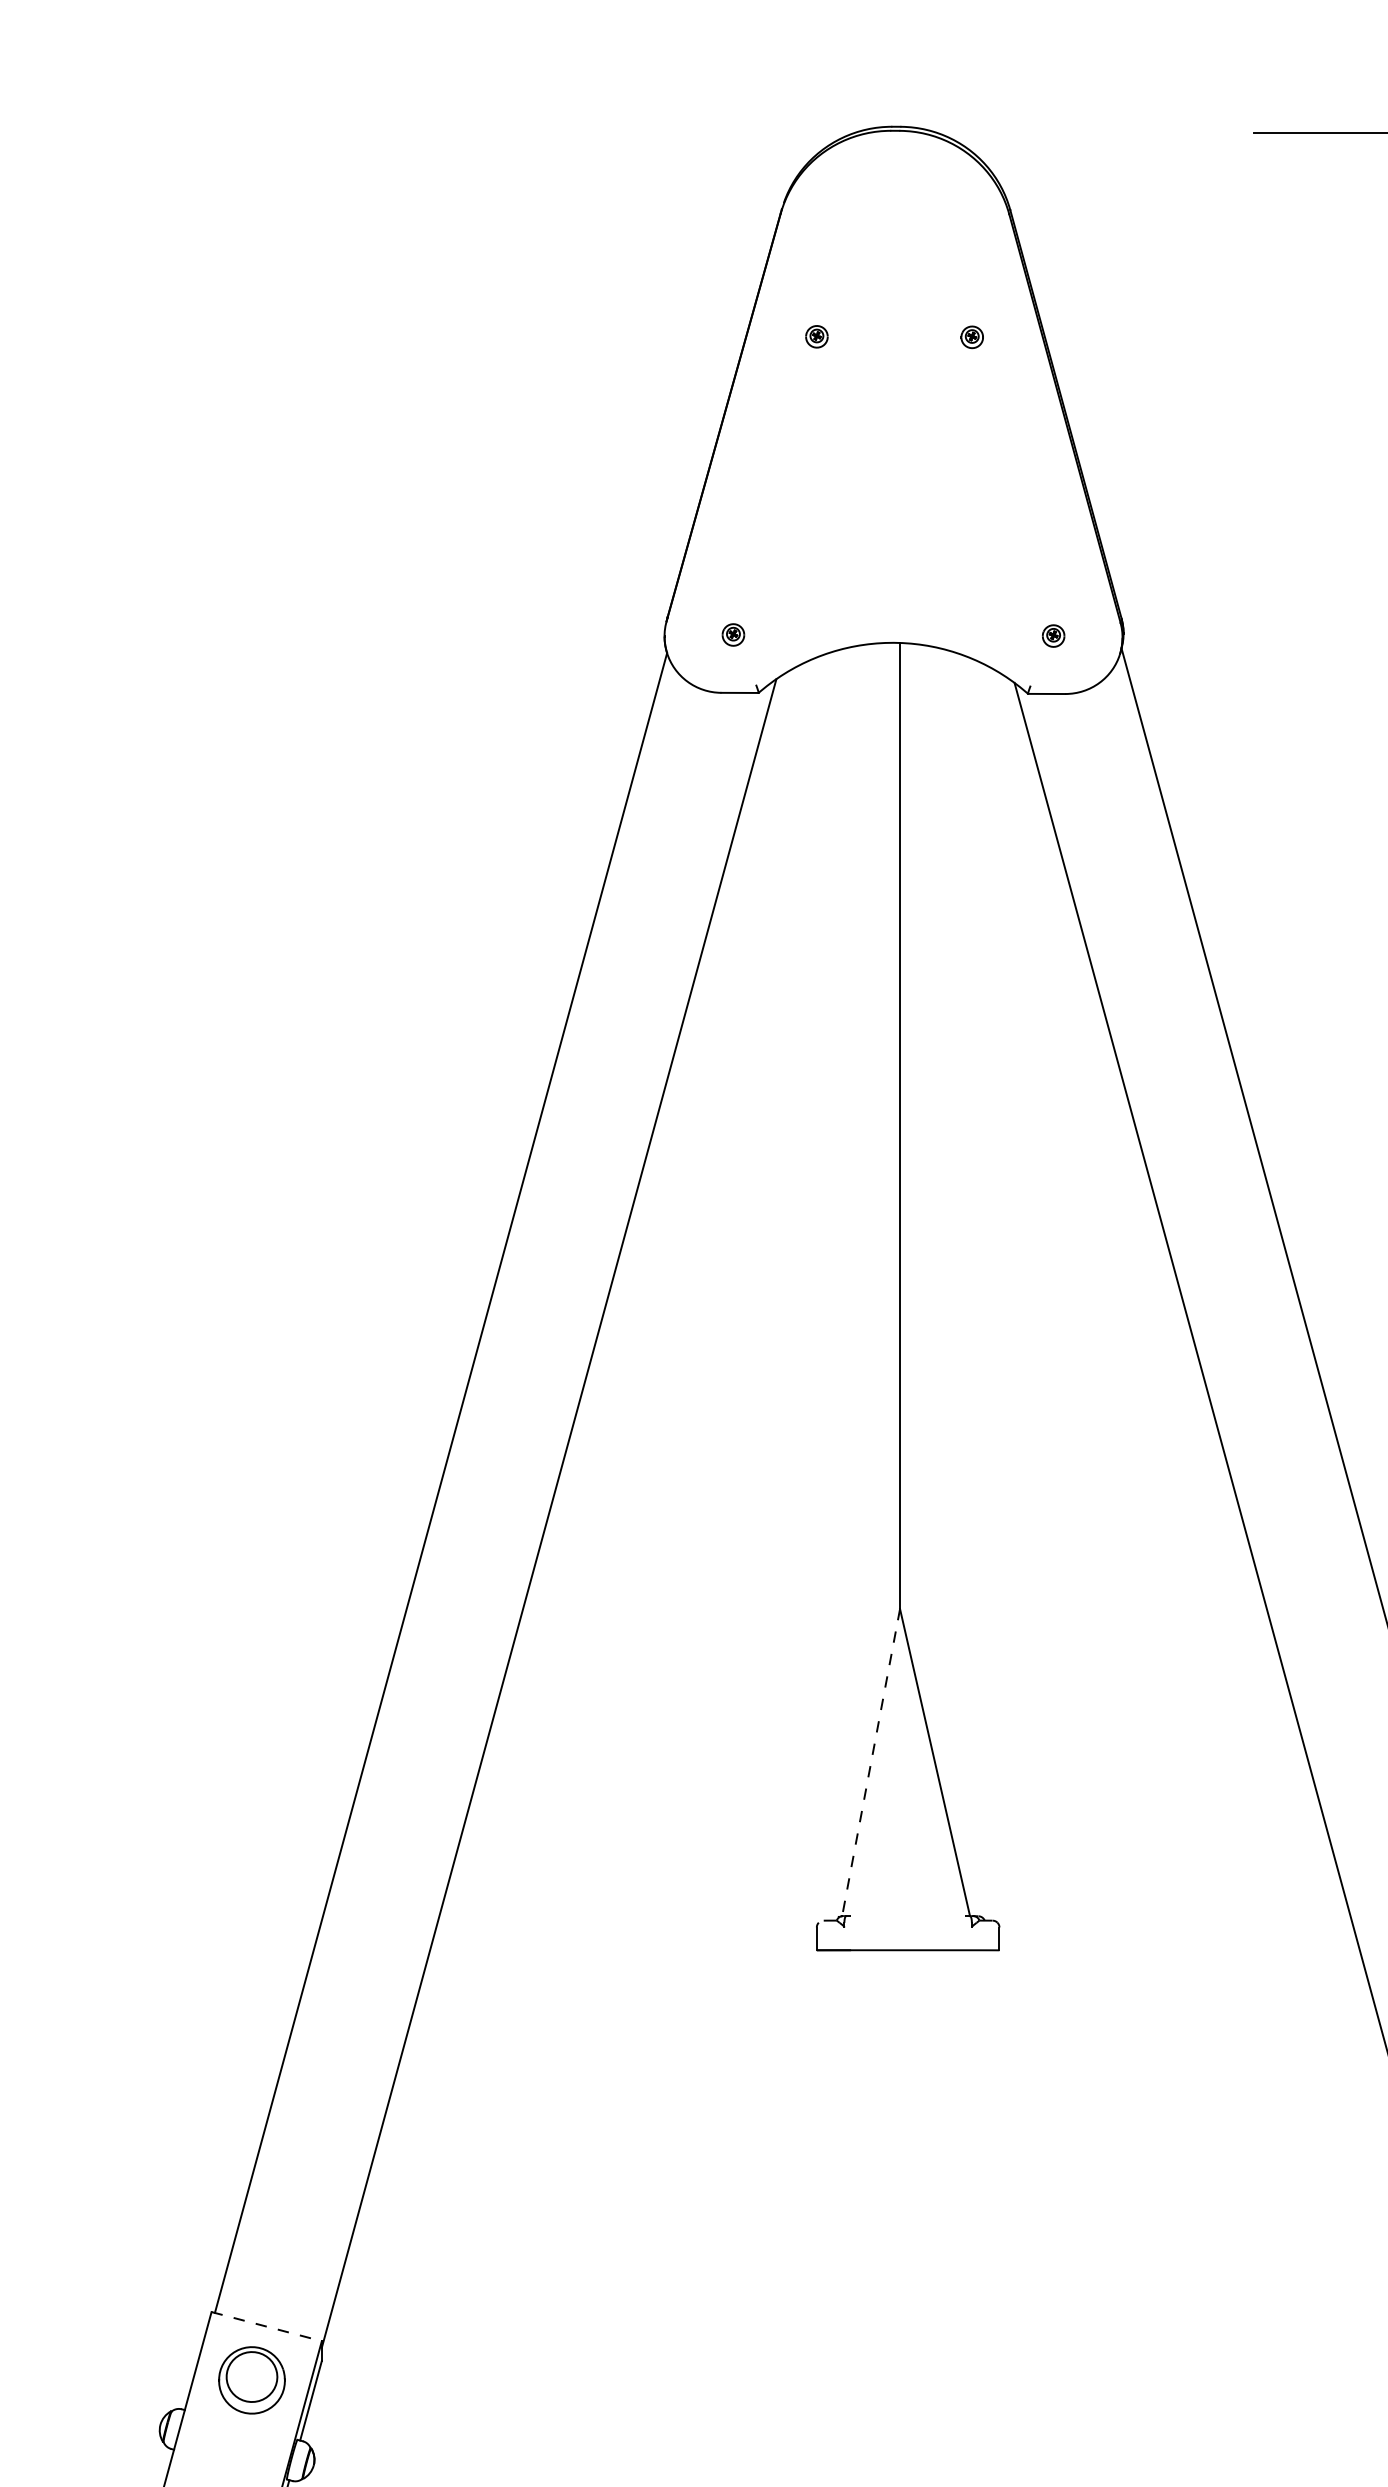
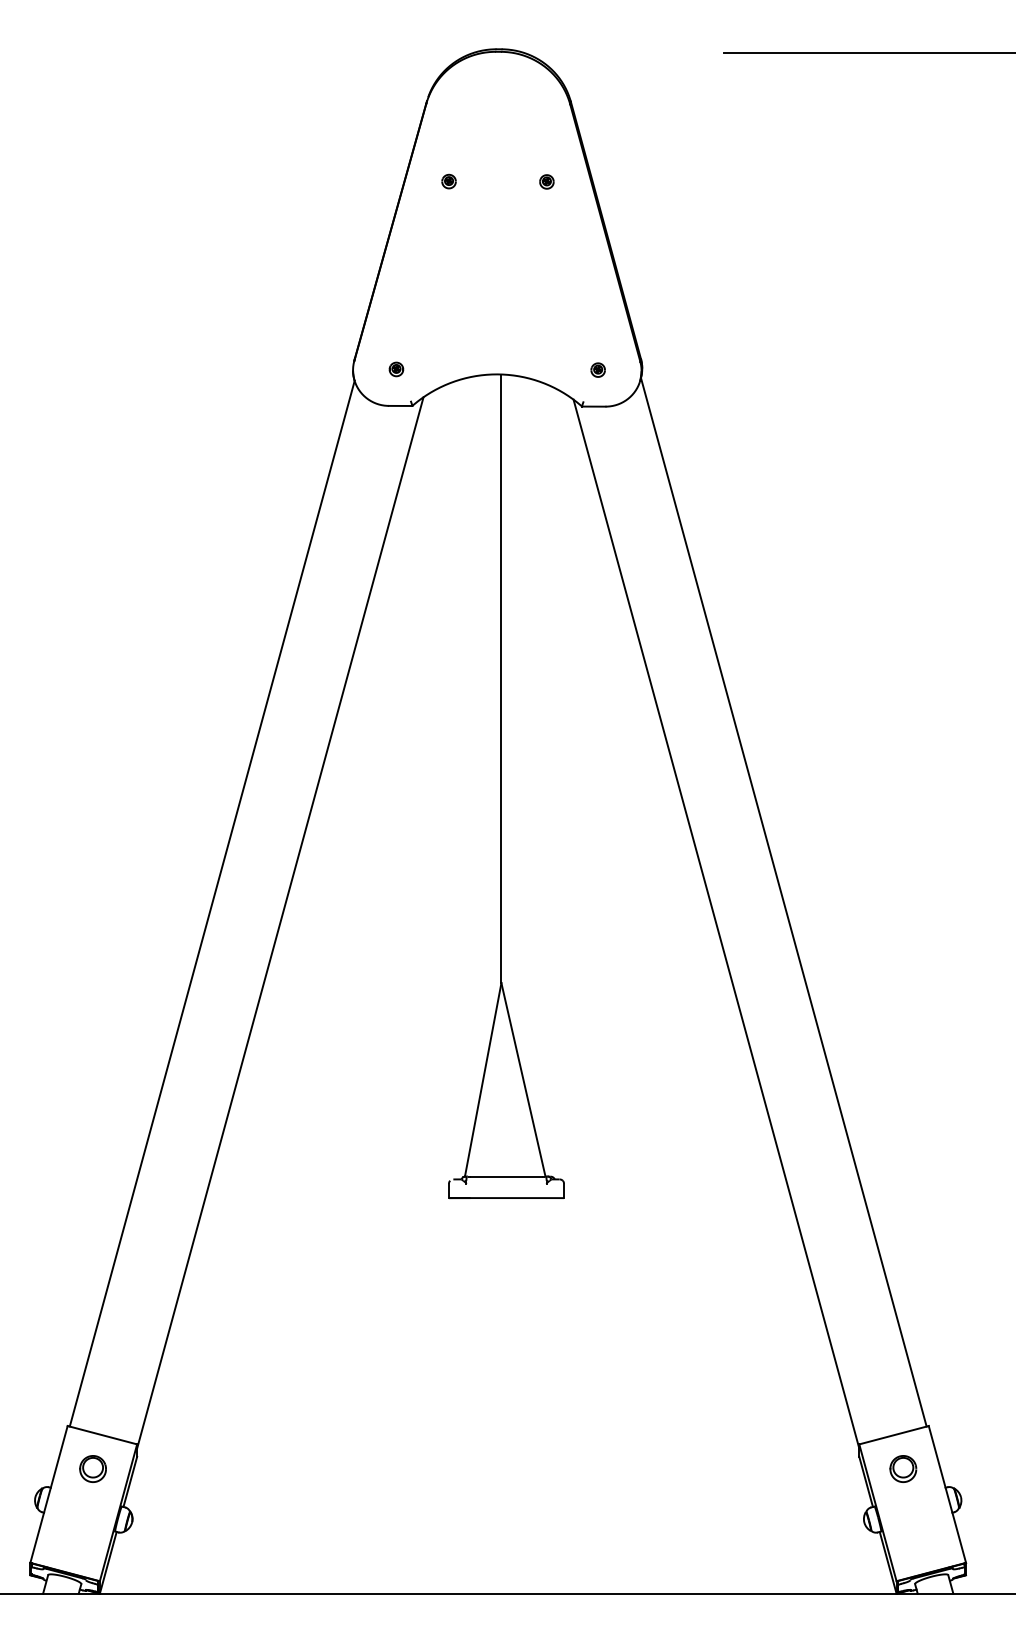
line: (871, 1763) -> (483, 1080), dashed -> solid
line: (908, 1915) -> (506, 1176), added
line: (266, 2327) -> (102, 1435), dashed -> solid
part: (250, 2379) -> (92, 1468), size x0.62

